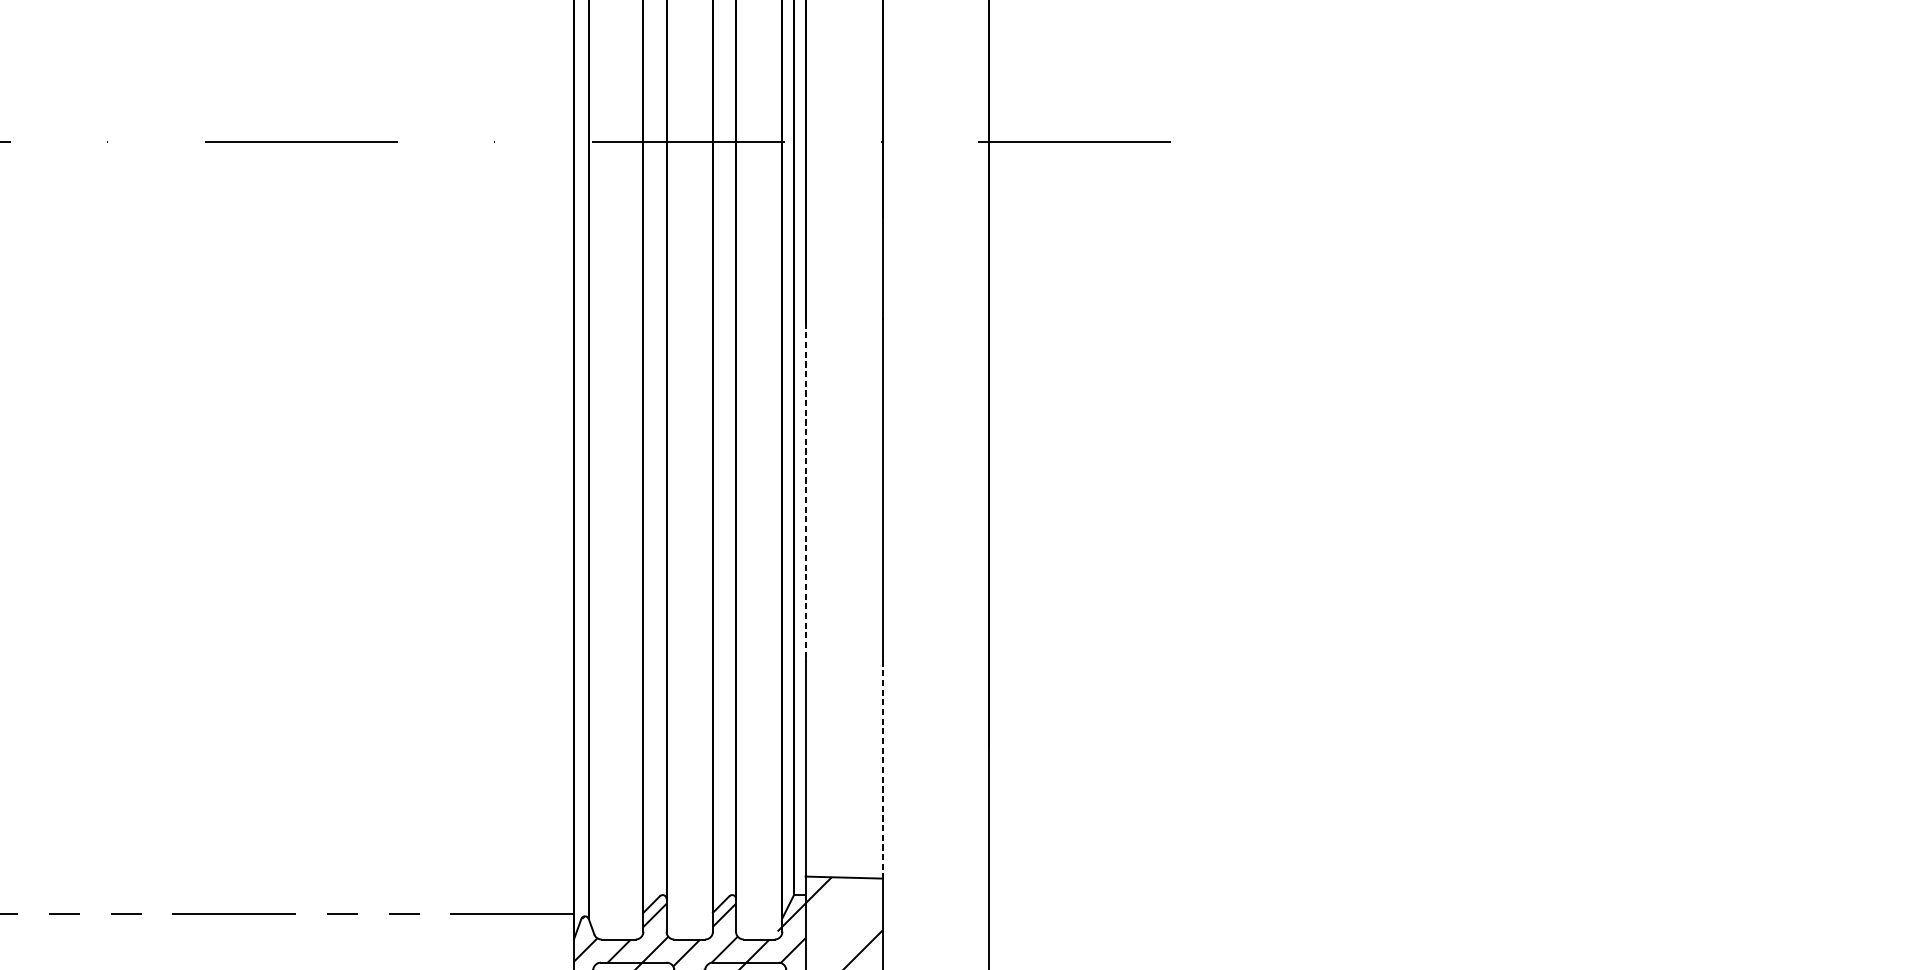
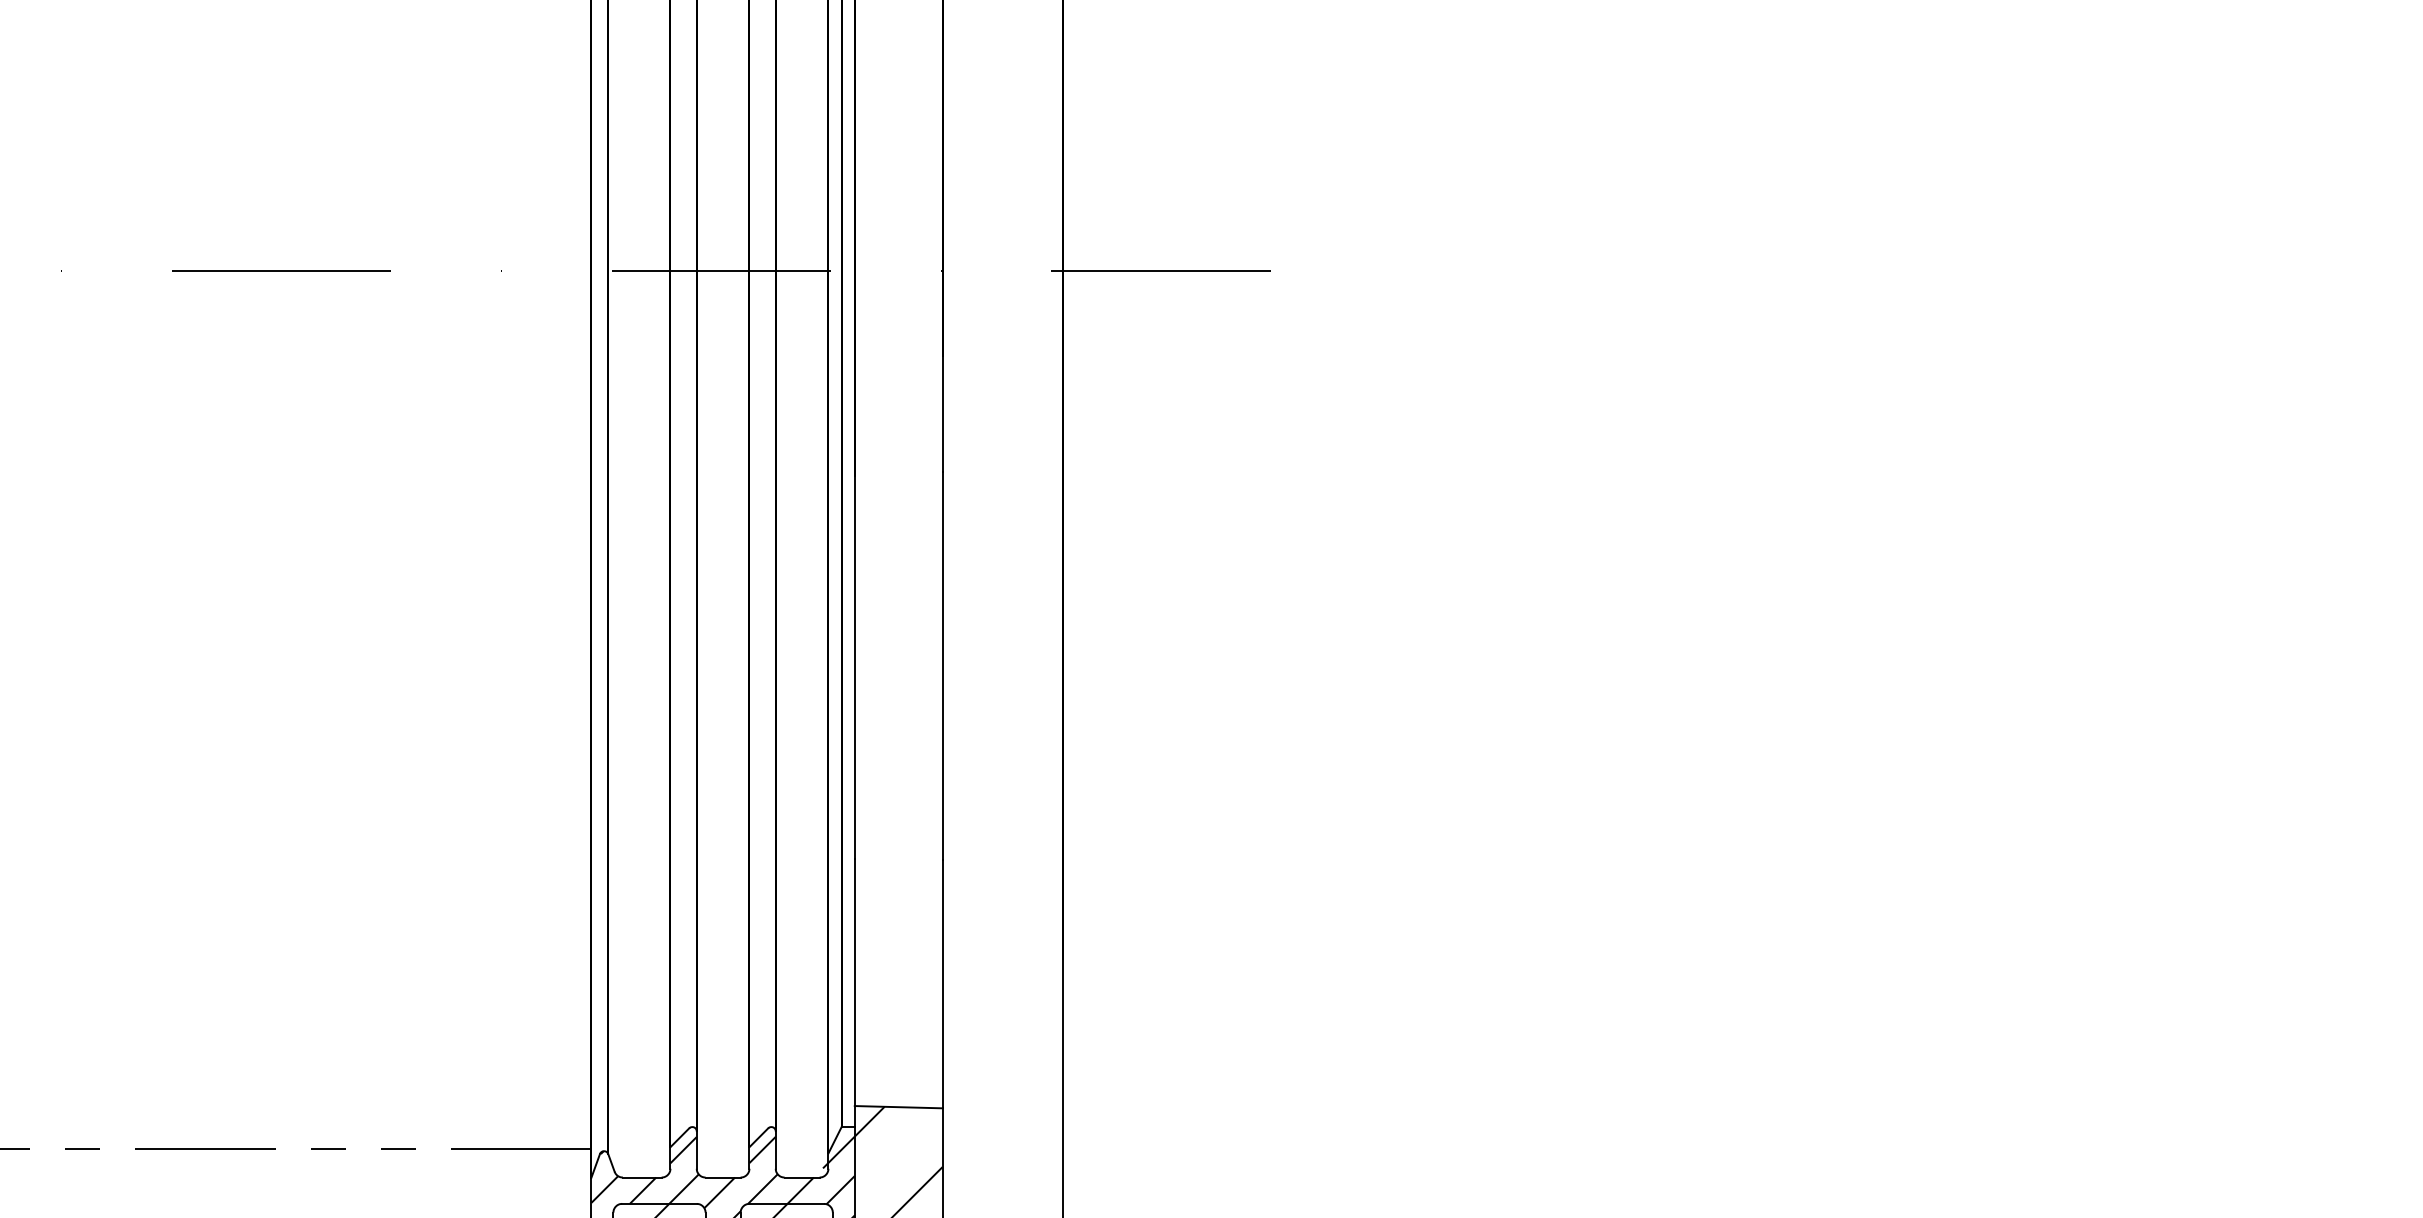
line: (805, 491) -> (854, 668), dashed -> solid
line: (882, 769) -> (942, 984), dashed -> solid

